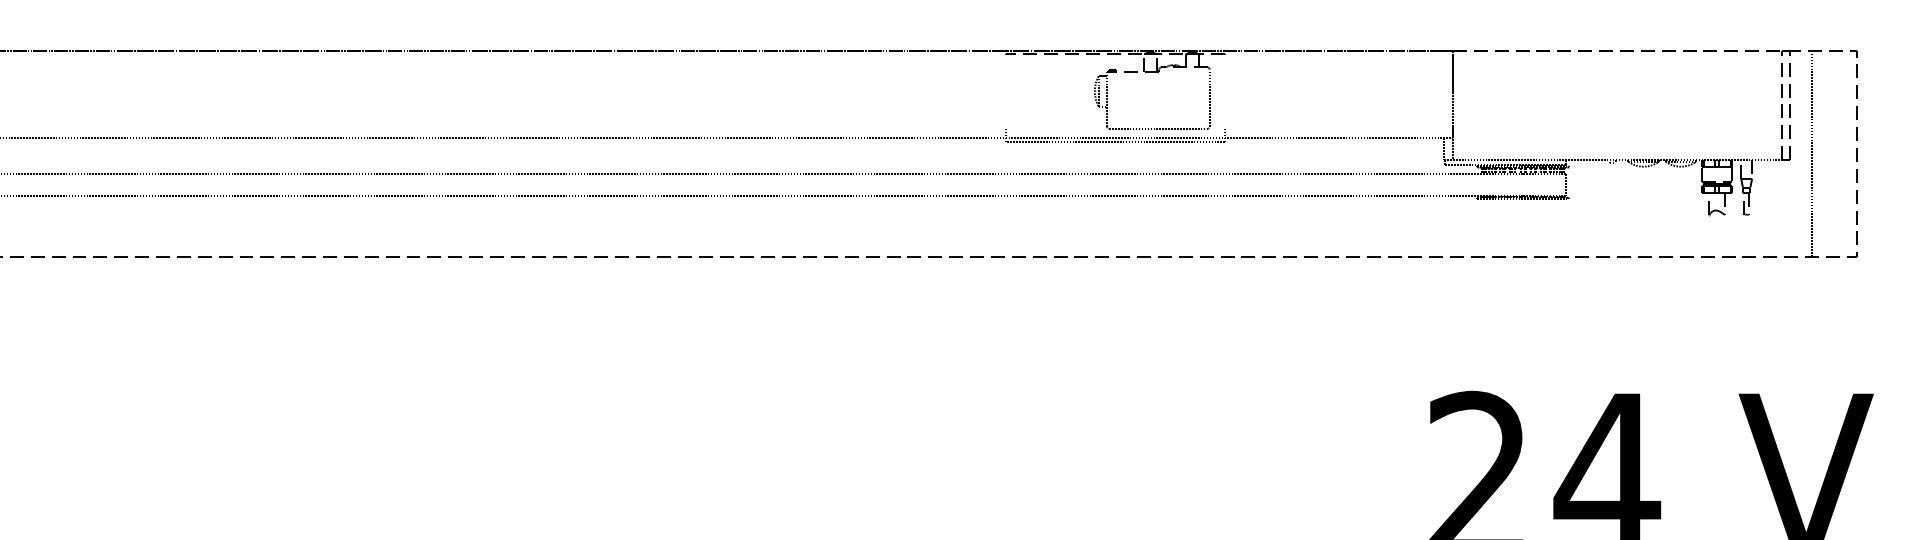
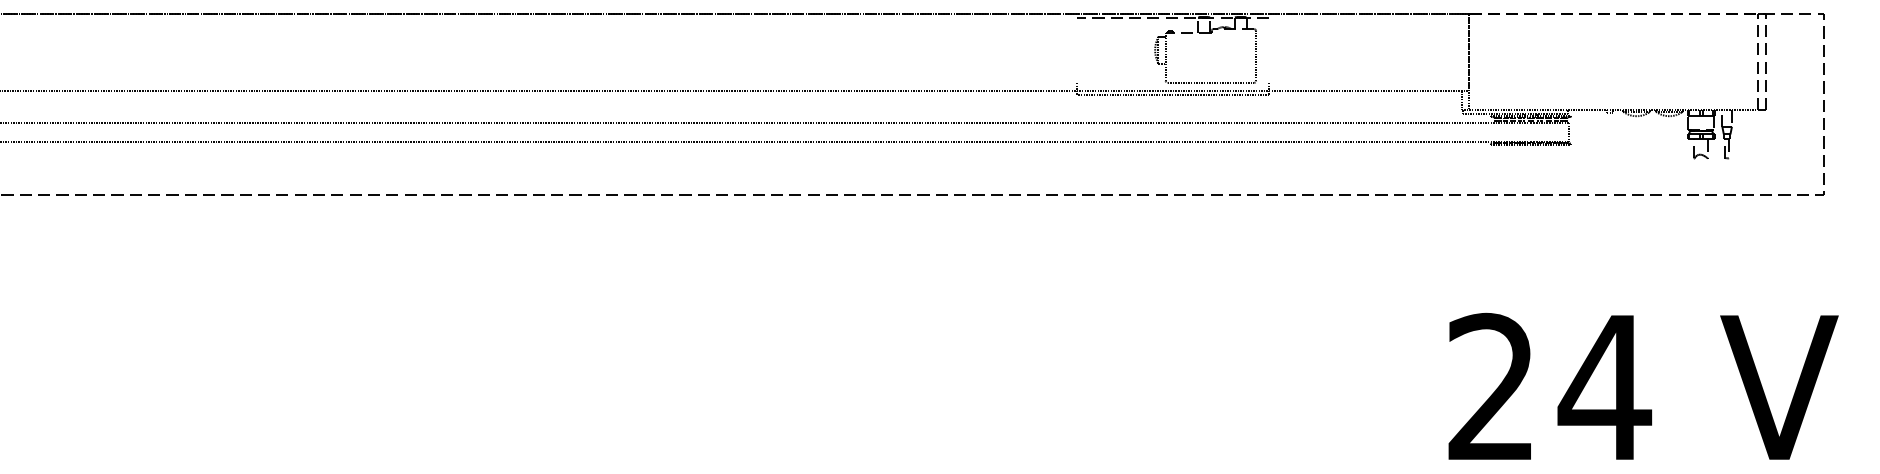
line: (1812, 153) -> (1784, 104), removed

